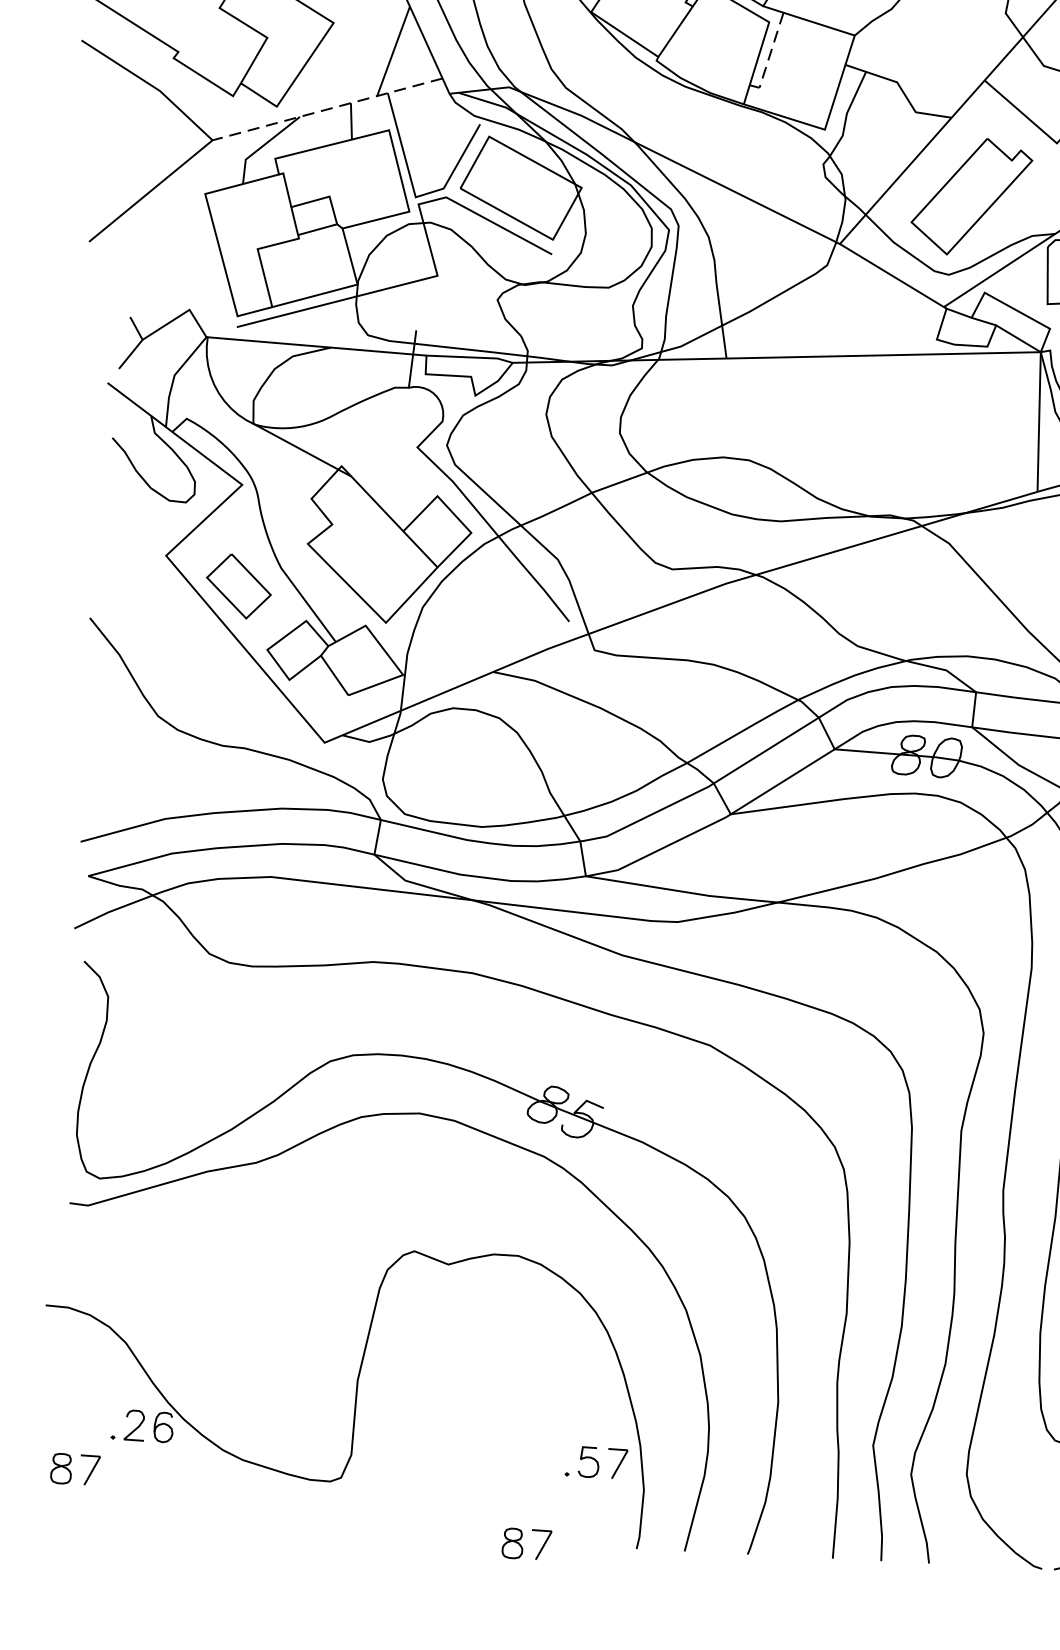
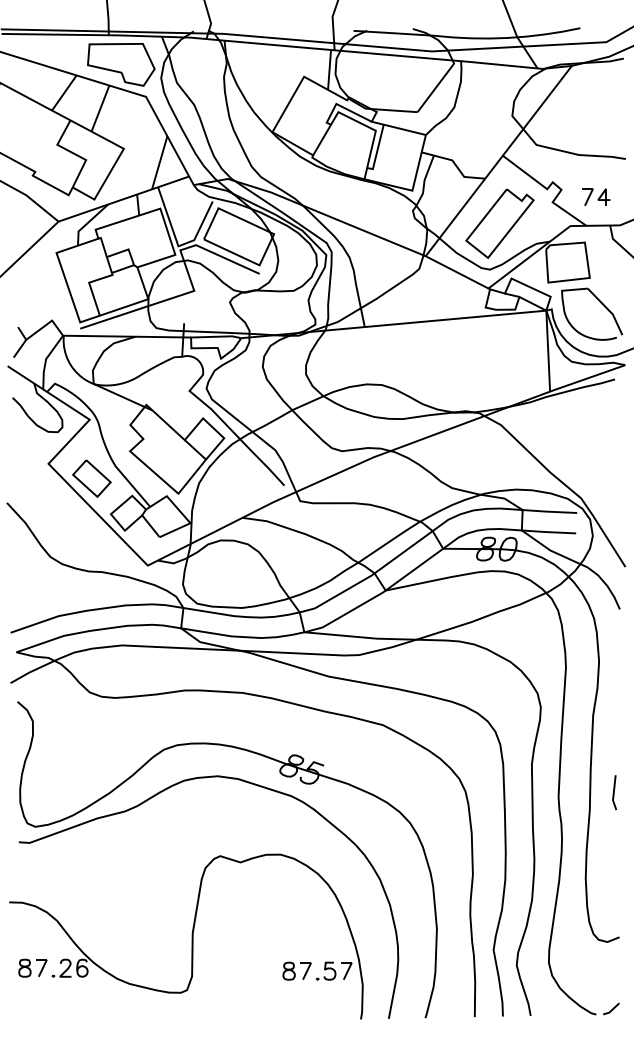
line: (769, 56) -> (377, 150), dashed -> solid
line: (326, 110) -> (123, 199), dashed -> solid
part: (74, 1468) -> (32, 967), moved
part: (525, 1543) -> (296, 970), moved

